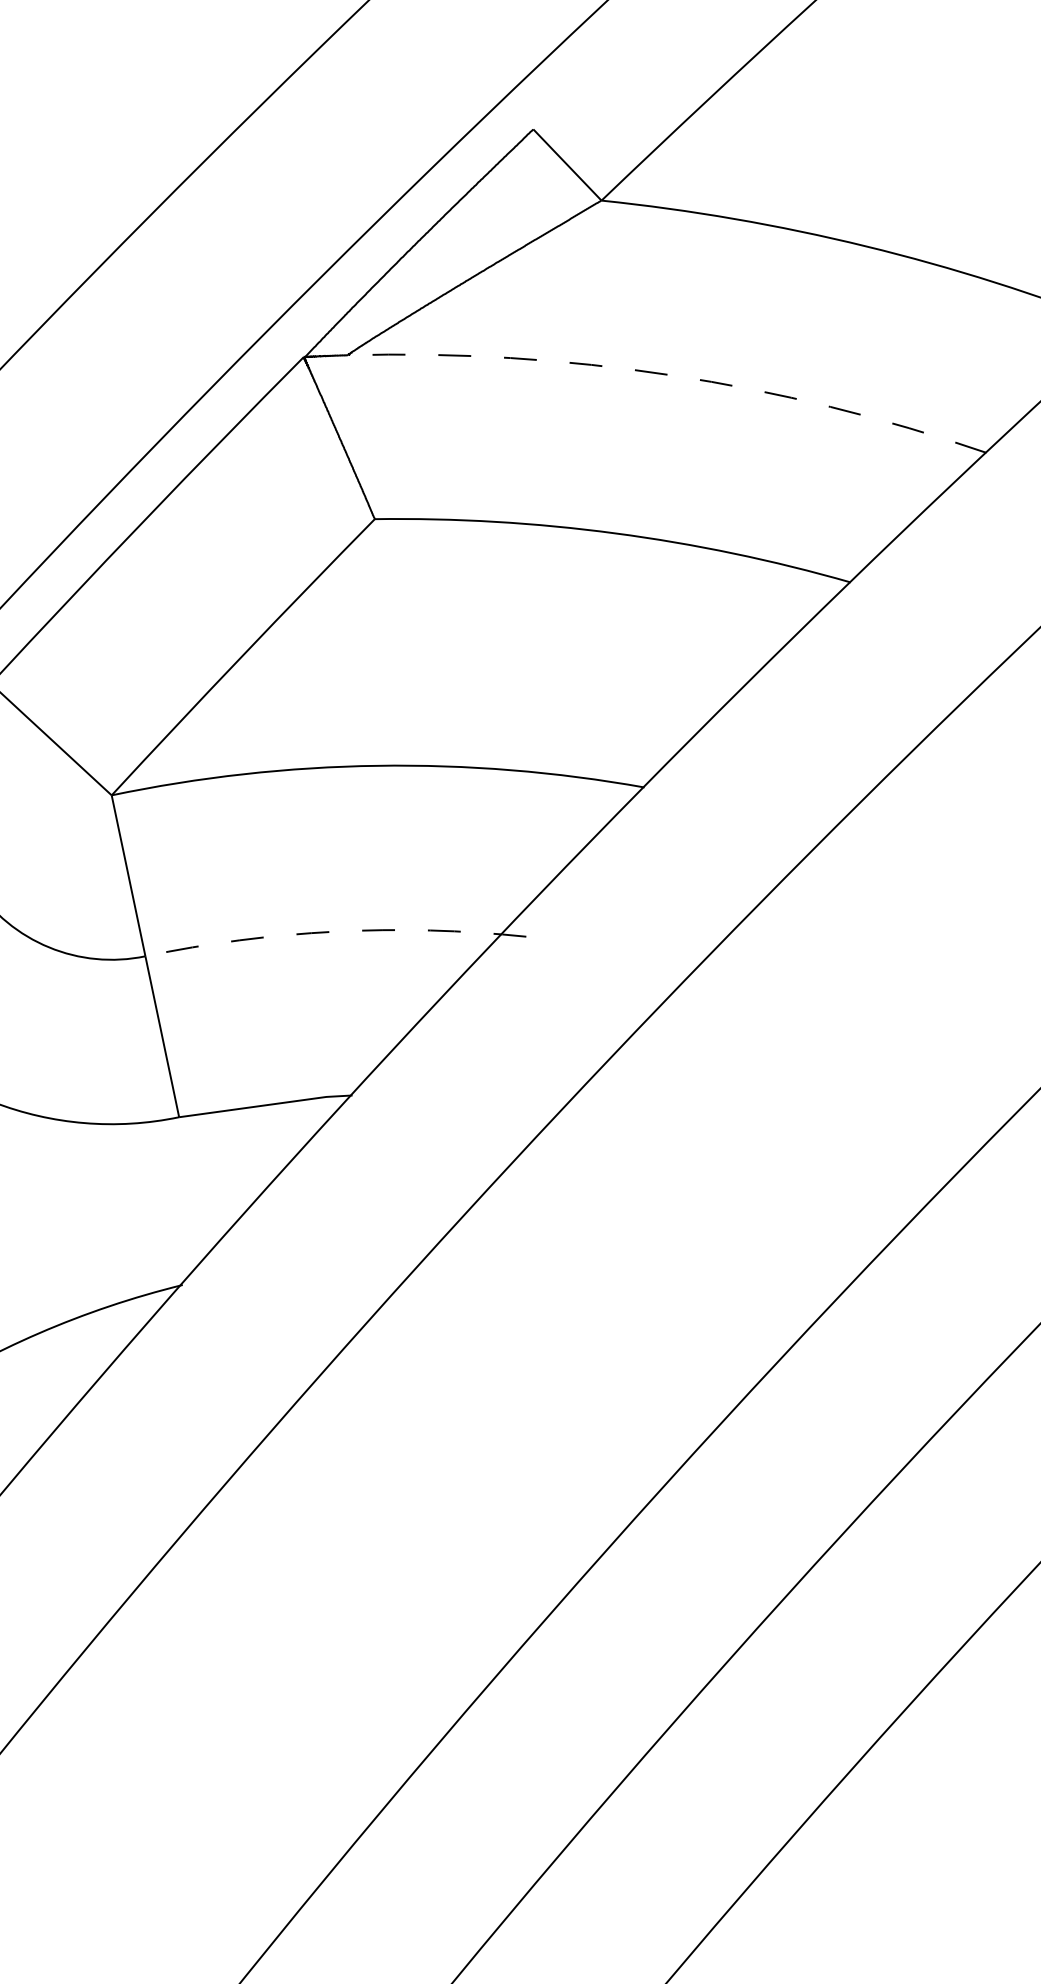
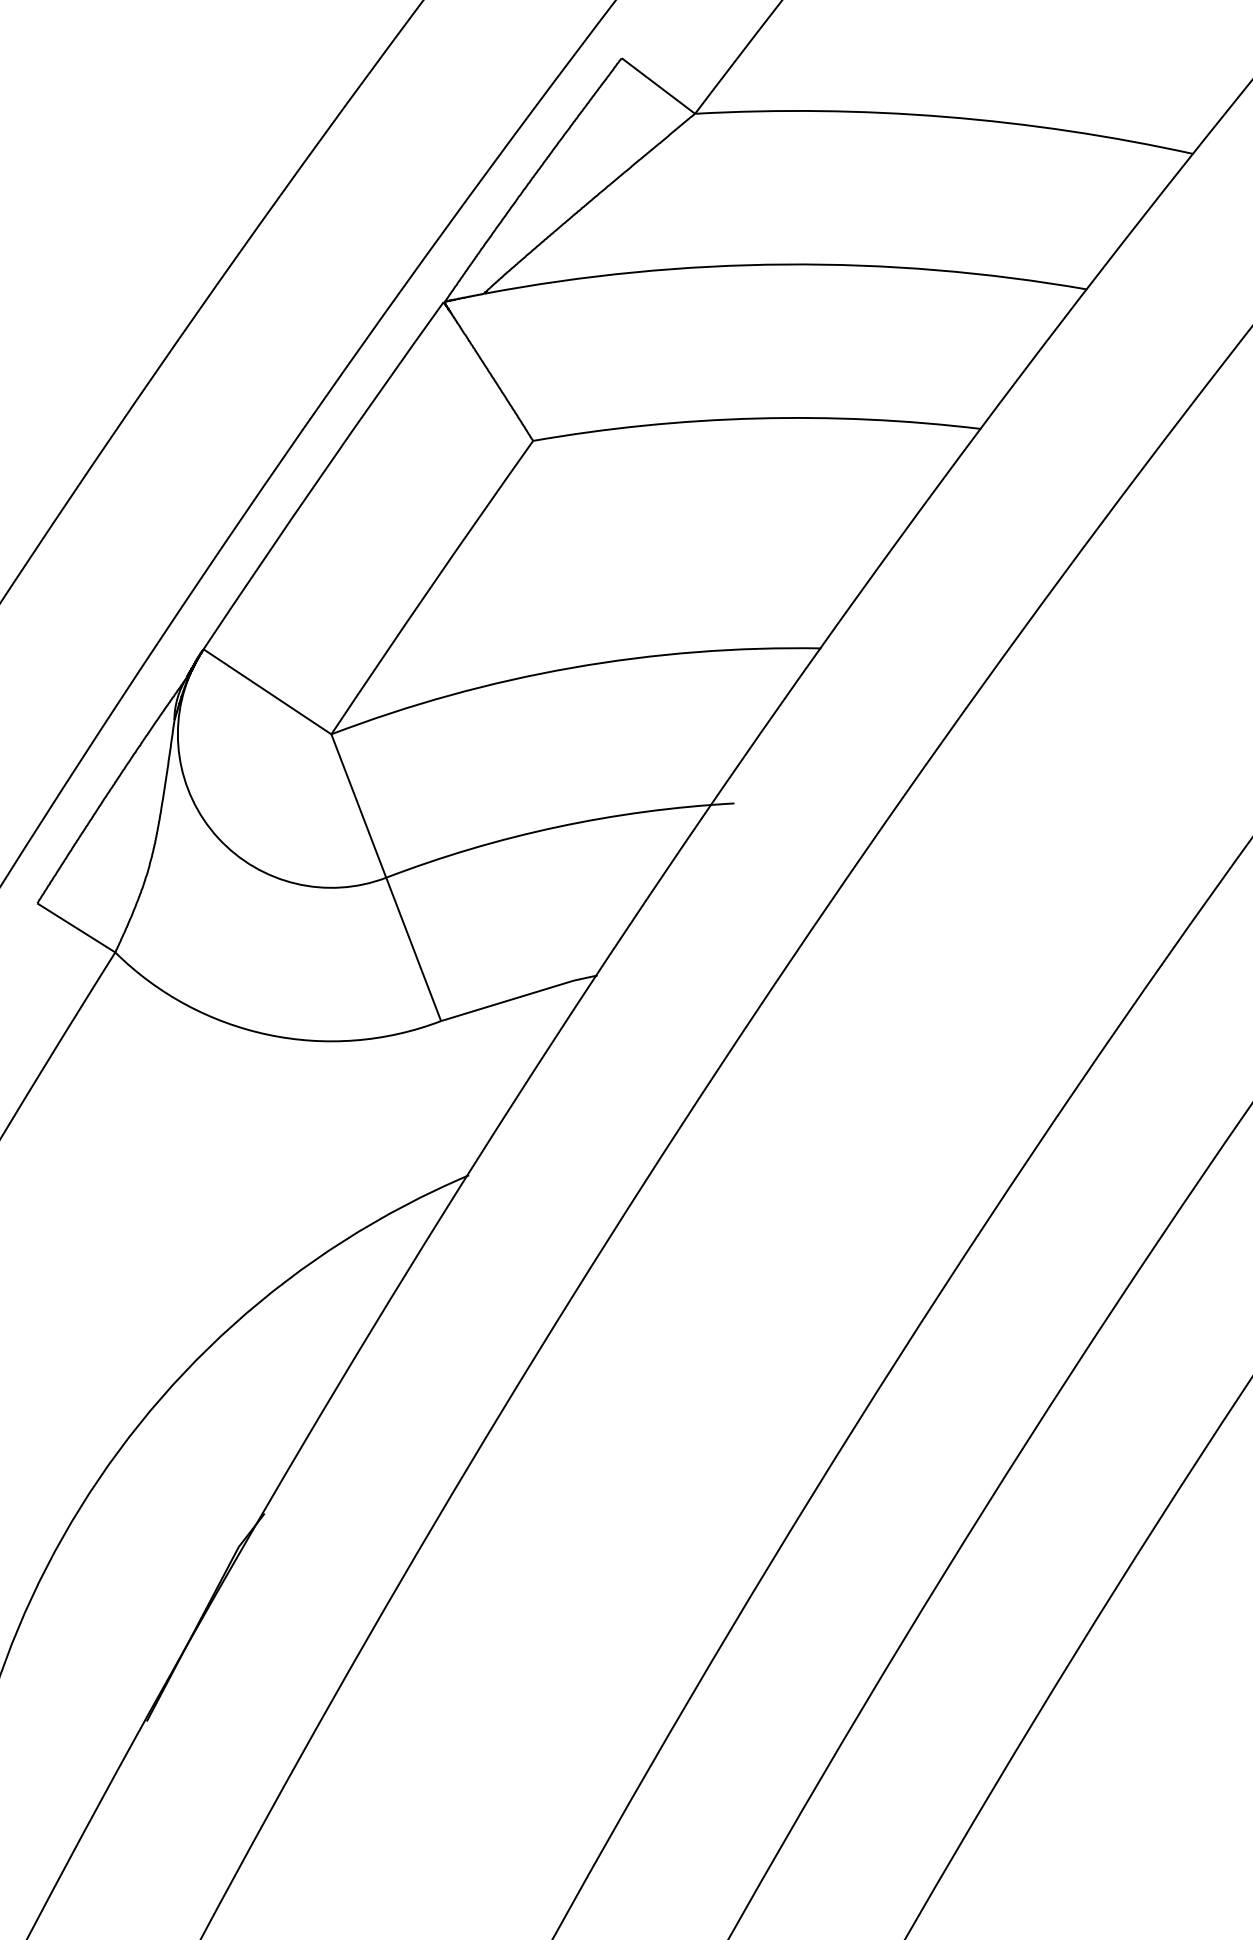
arc: (671, 375) -> (785, 264), dashed -> solid
arc: (335, 932) -> (557, 827), dashed -> solid

